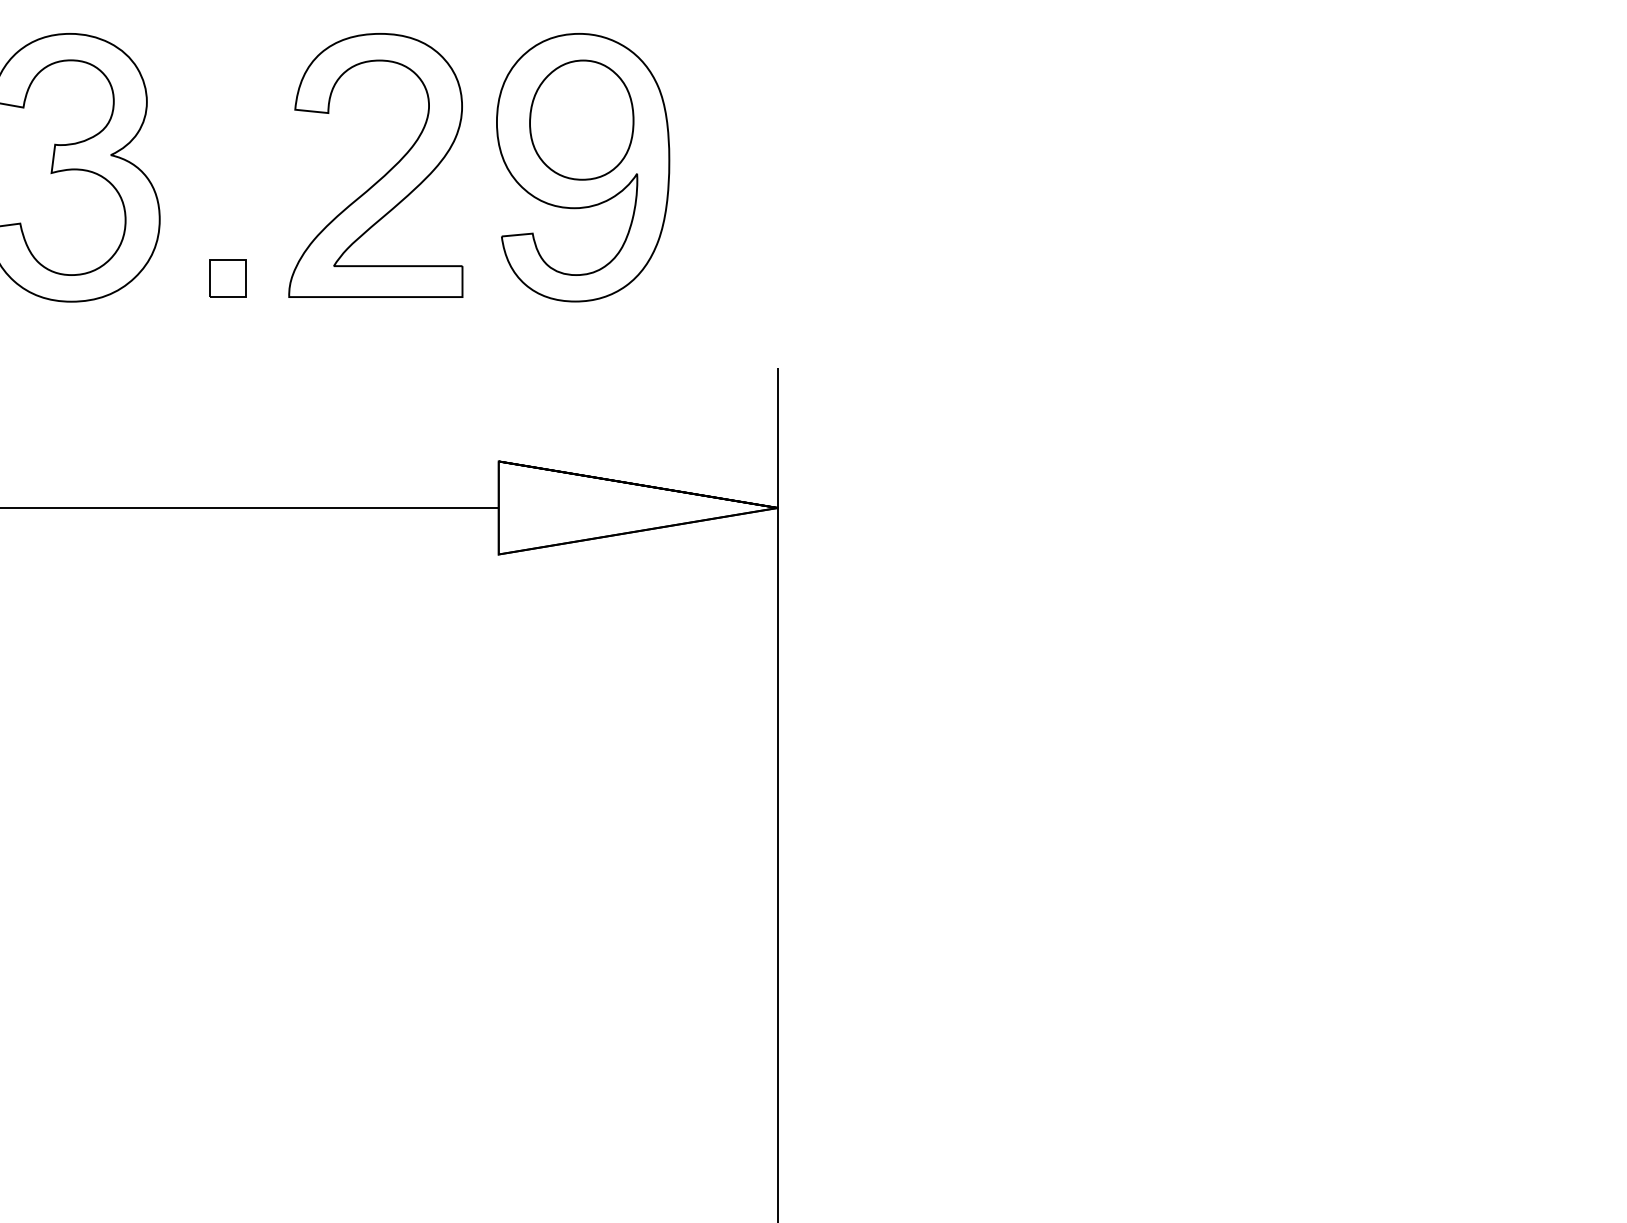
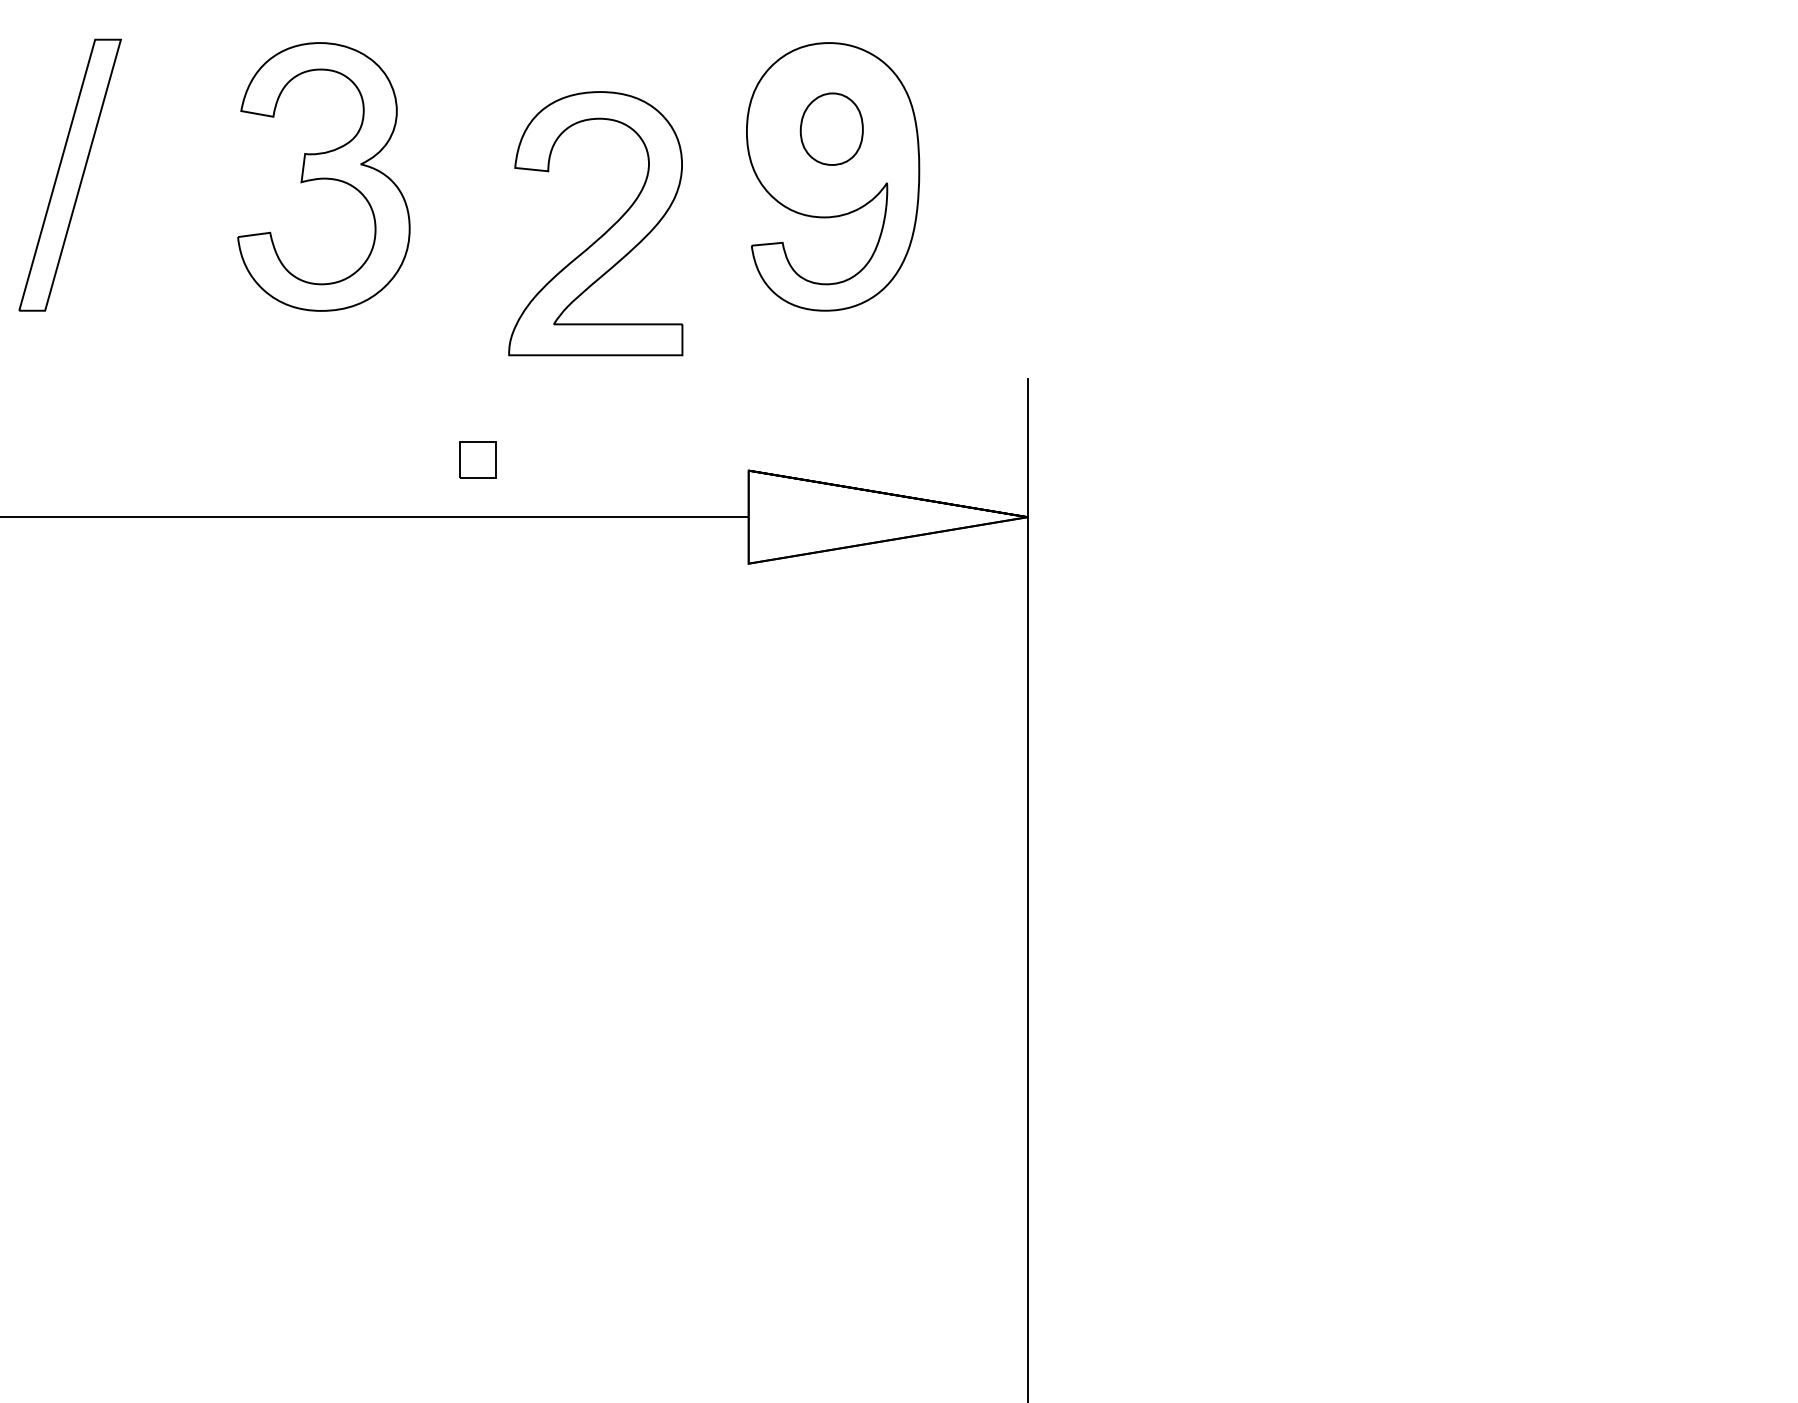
part: (581, 119) -> (831, 128), size x0.6
part: (384, 174) -> (604, 232), moved
part: (227, 278) -> (477, 459), moved

